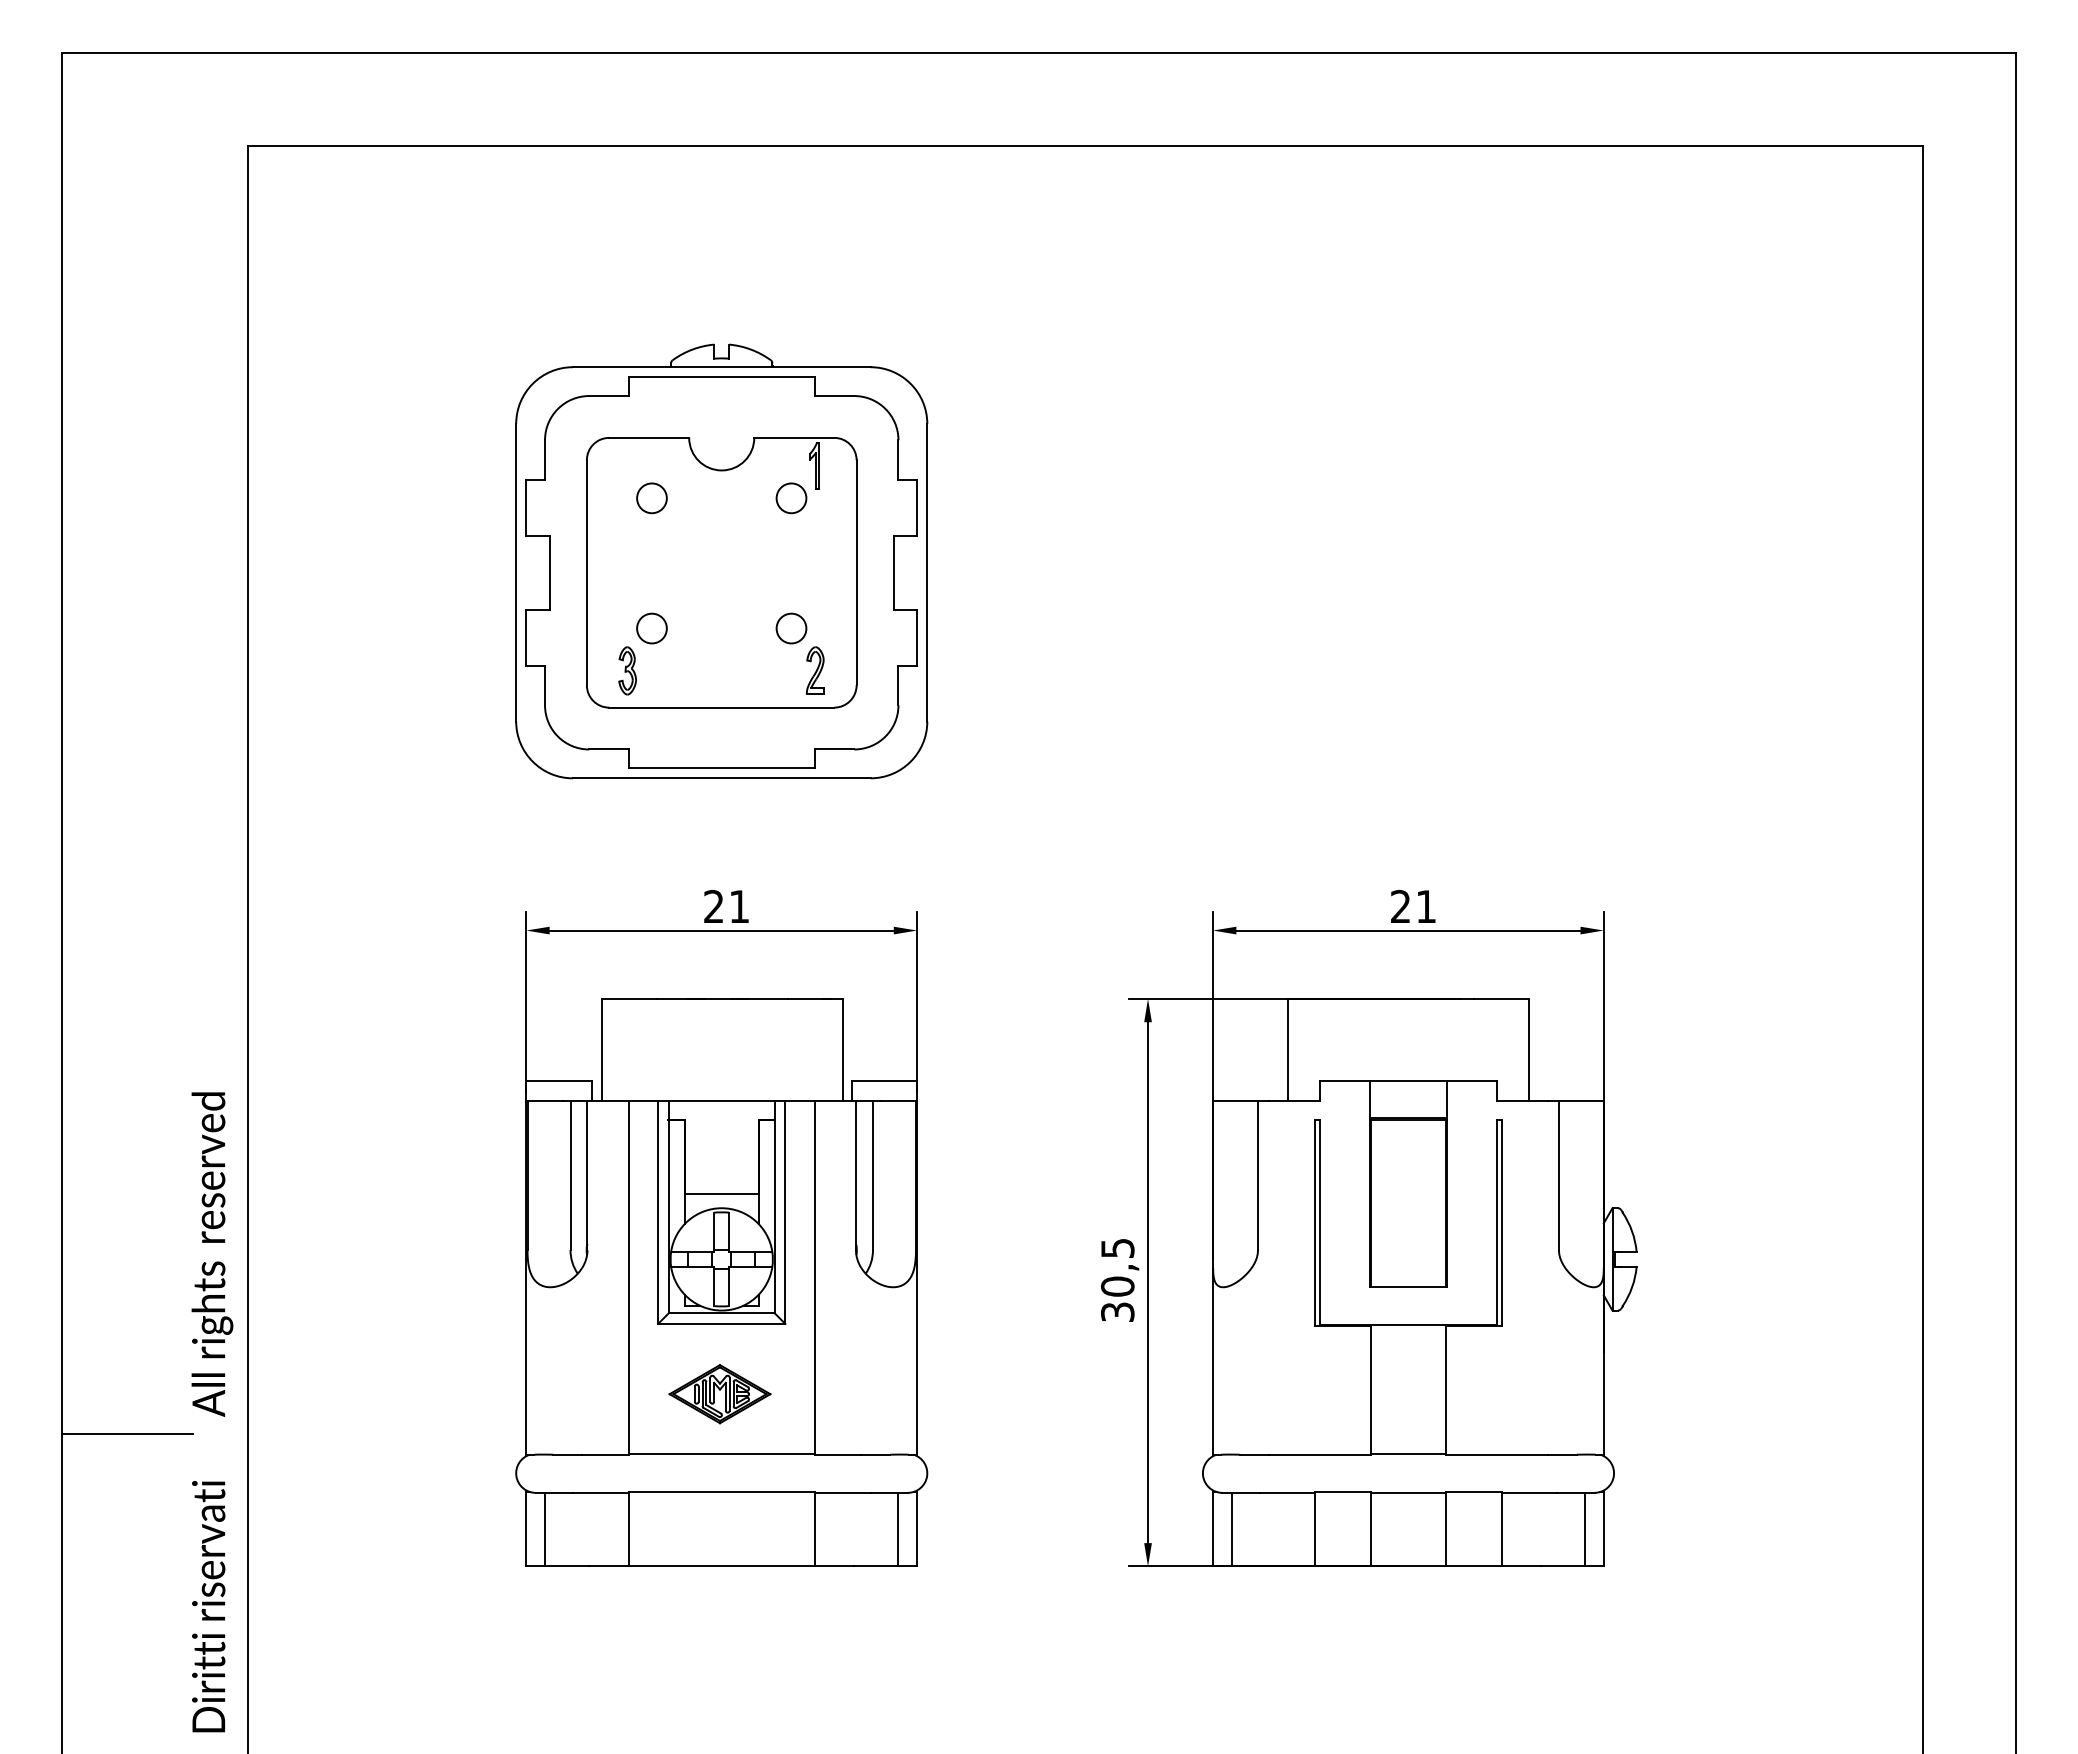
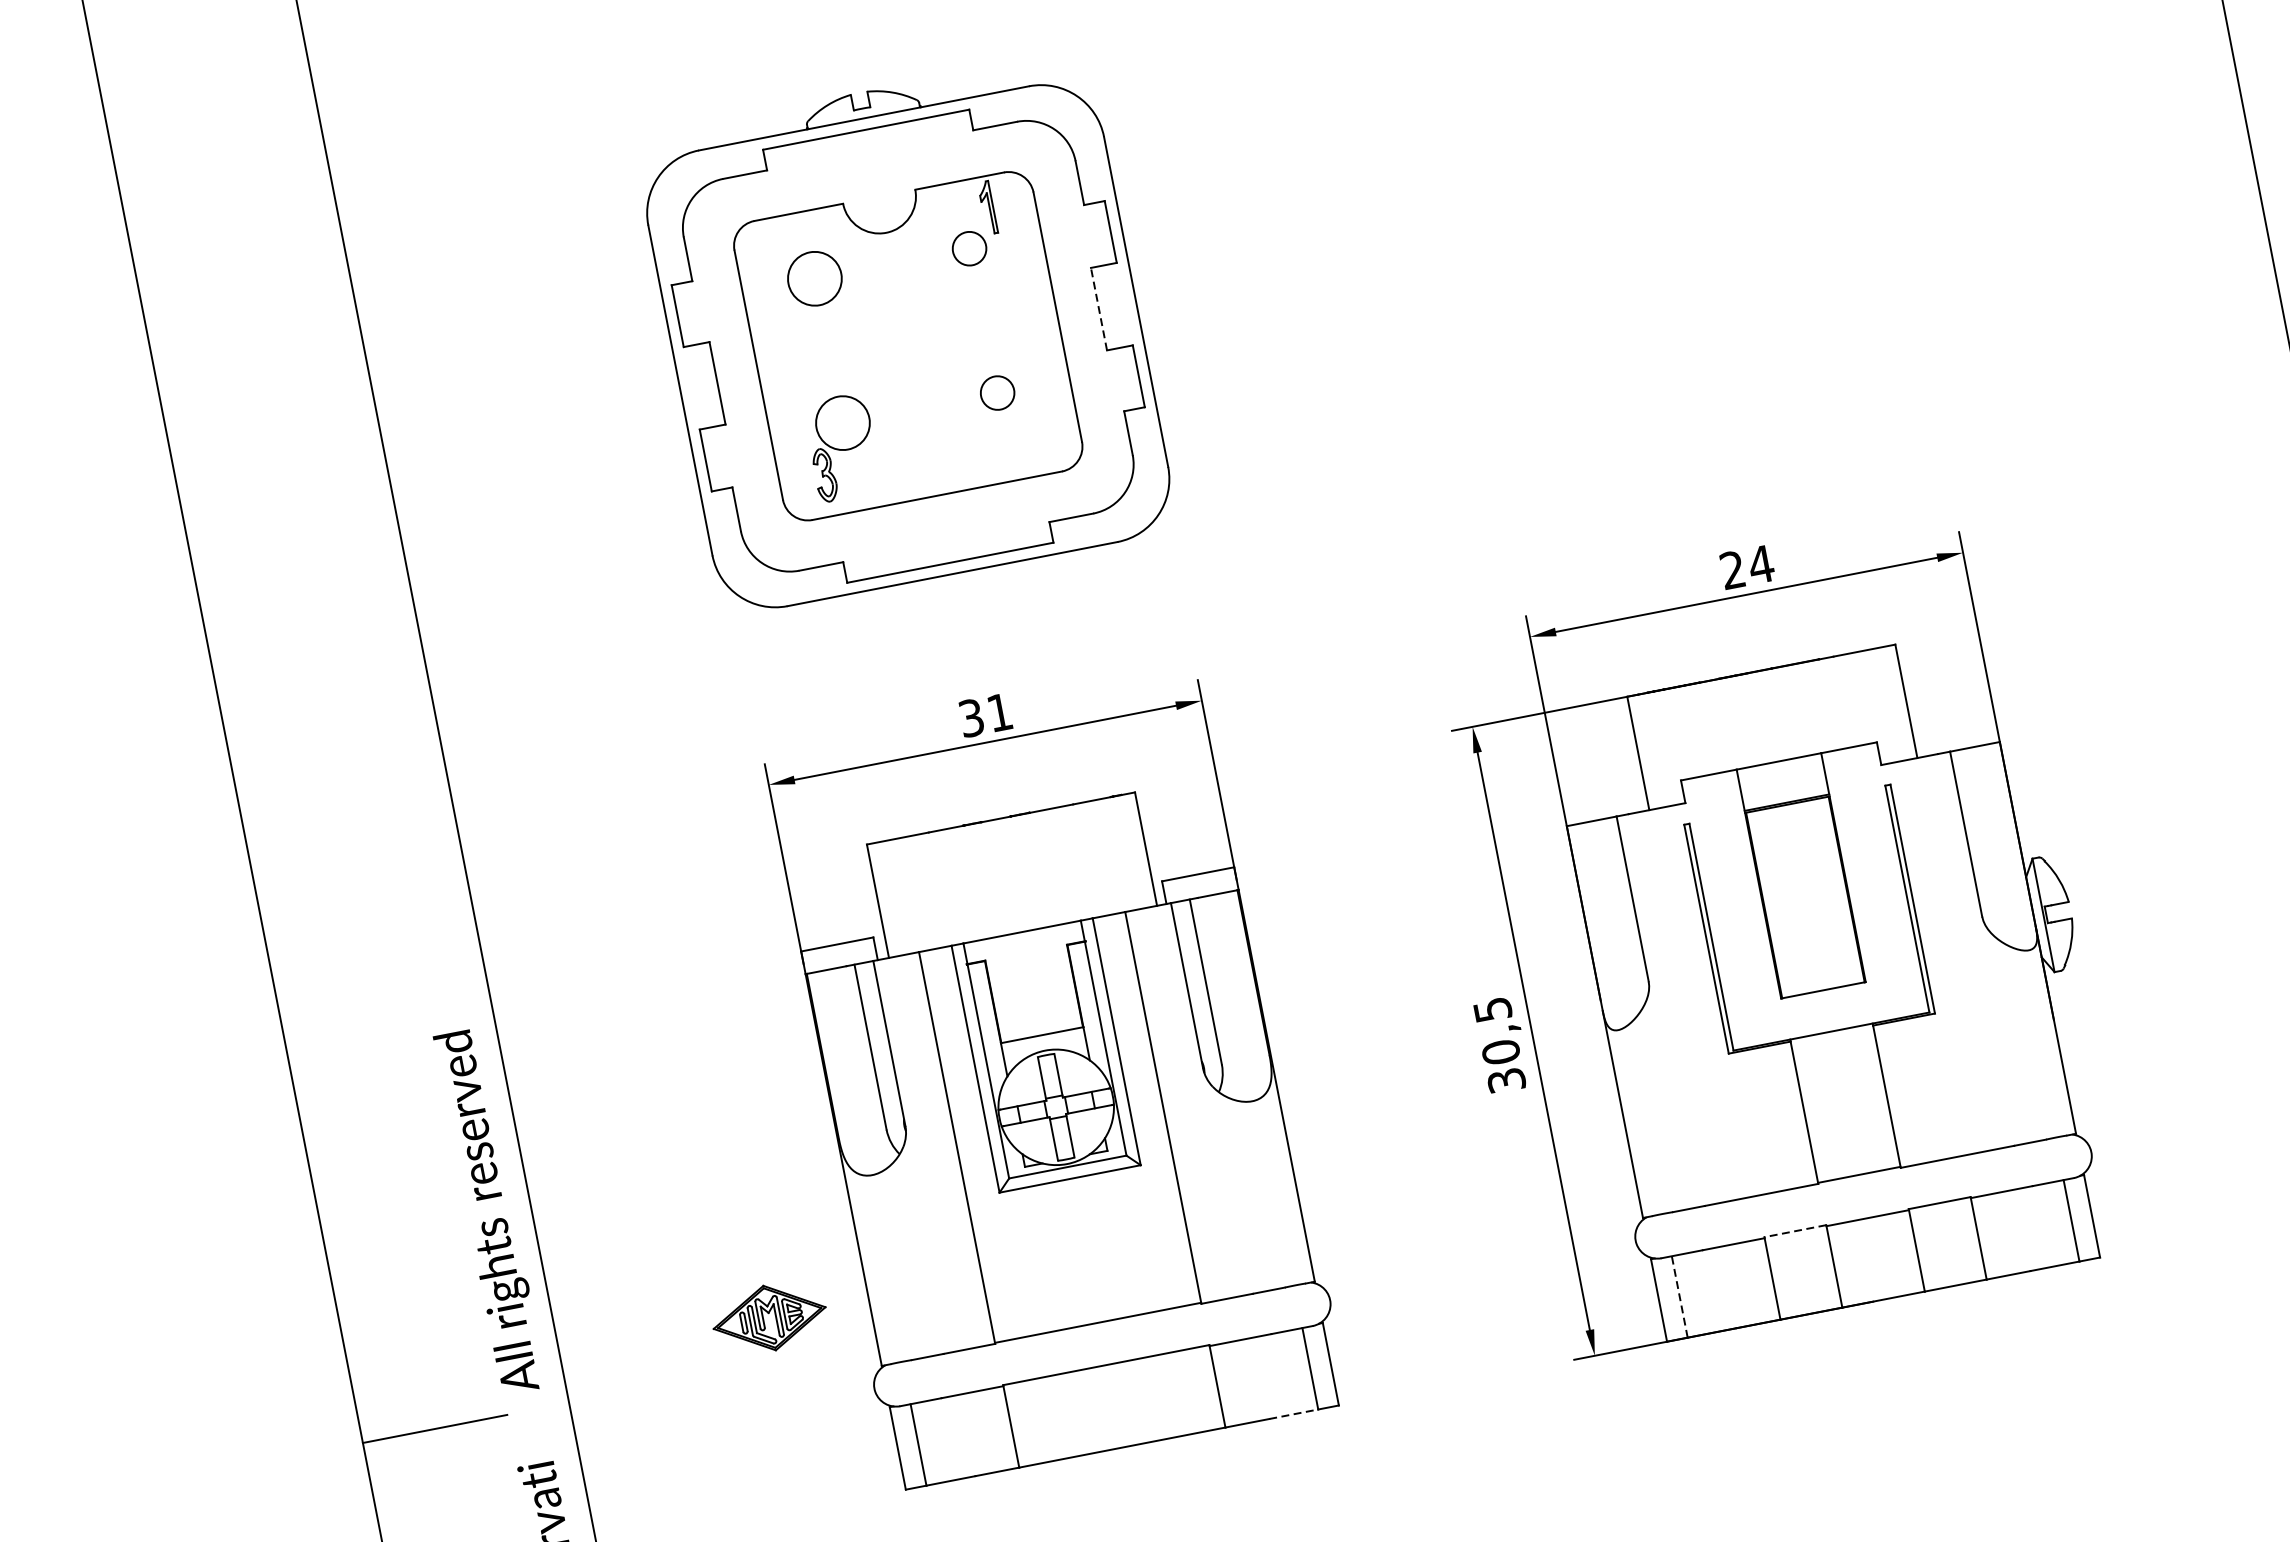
circle: (651, 498) -> (814, 279), size x1.6
line: (893, 572) -> (1098, 308), solid -> dashed
circle: (651, 628) -> (842, 423), size x1.6
part: (814, 670) -> (1032, 434), removed
text: (713, 906) -> (971, 717), 21 -> 31
text: (1425, 906) -> (1760, 564), 21 -> 24
part: (719, 1394) -> (769, 1318), moved
line: (1343, 1491) -> (1795, 1230), solid -> dashed
line: (1231, 1529) -> (1679, 1296), solid -> dashed
line: (876, 1566) -> (1293, 1414), solid -> dashed

